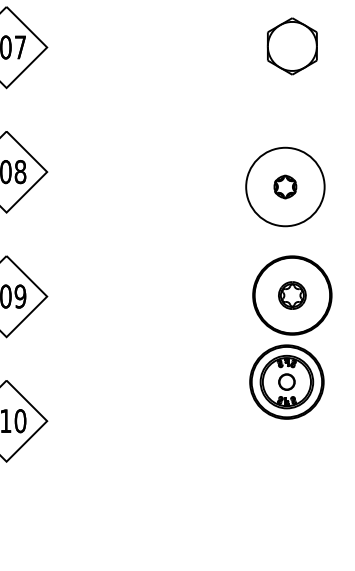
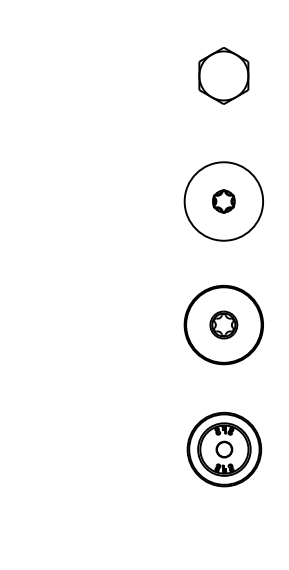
part: (285, 186) -> (223, 200), moved
part: (286, 381) -> (223, 448), moved

